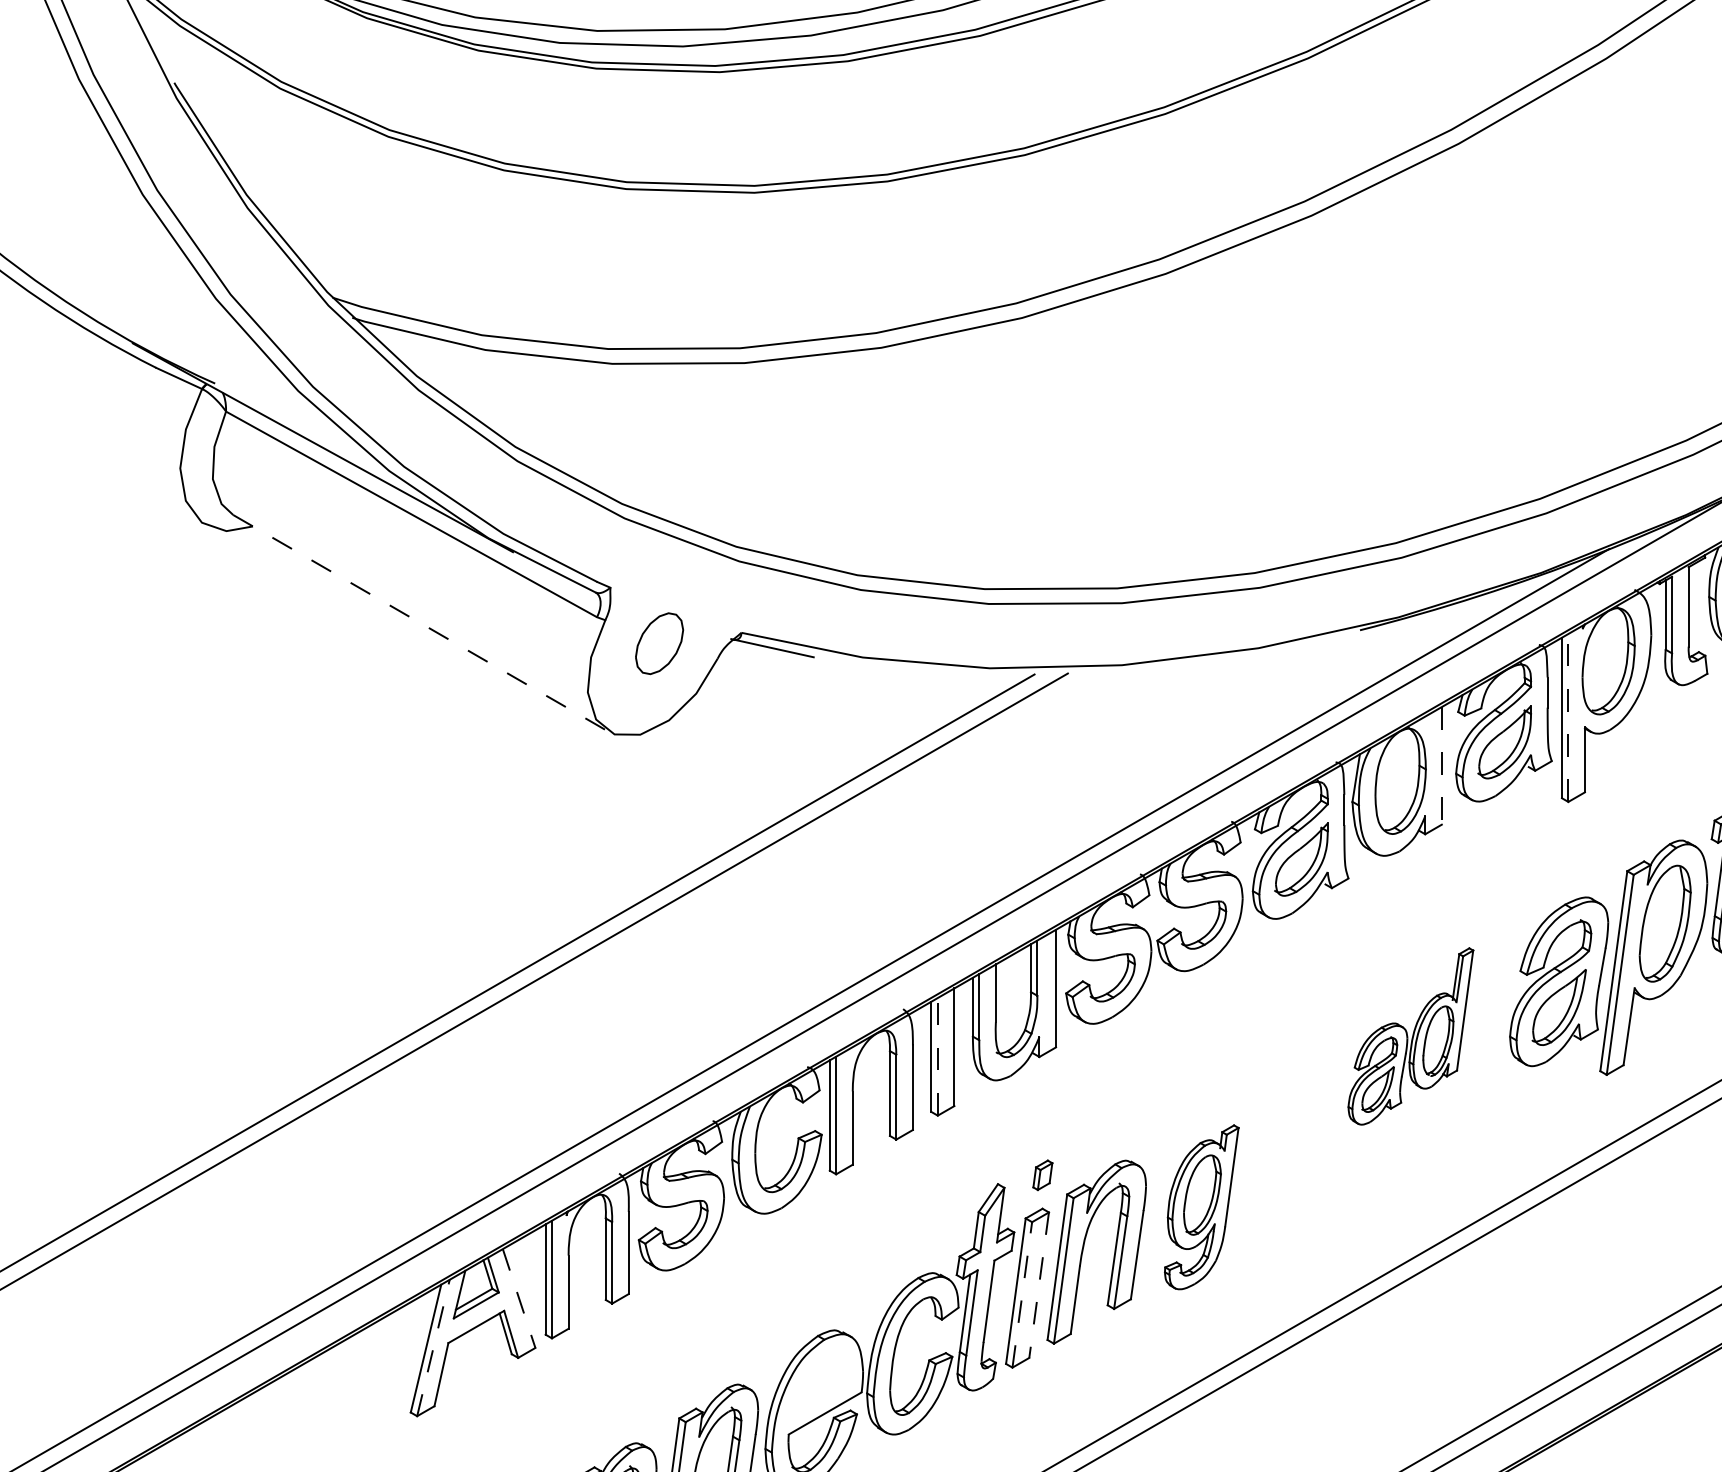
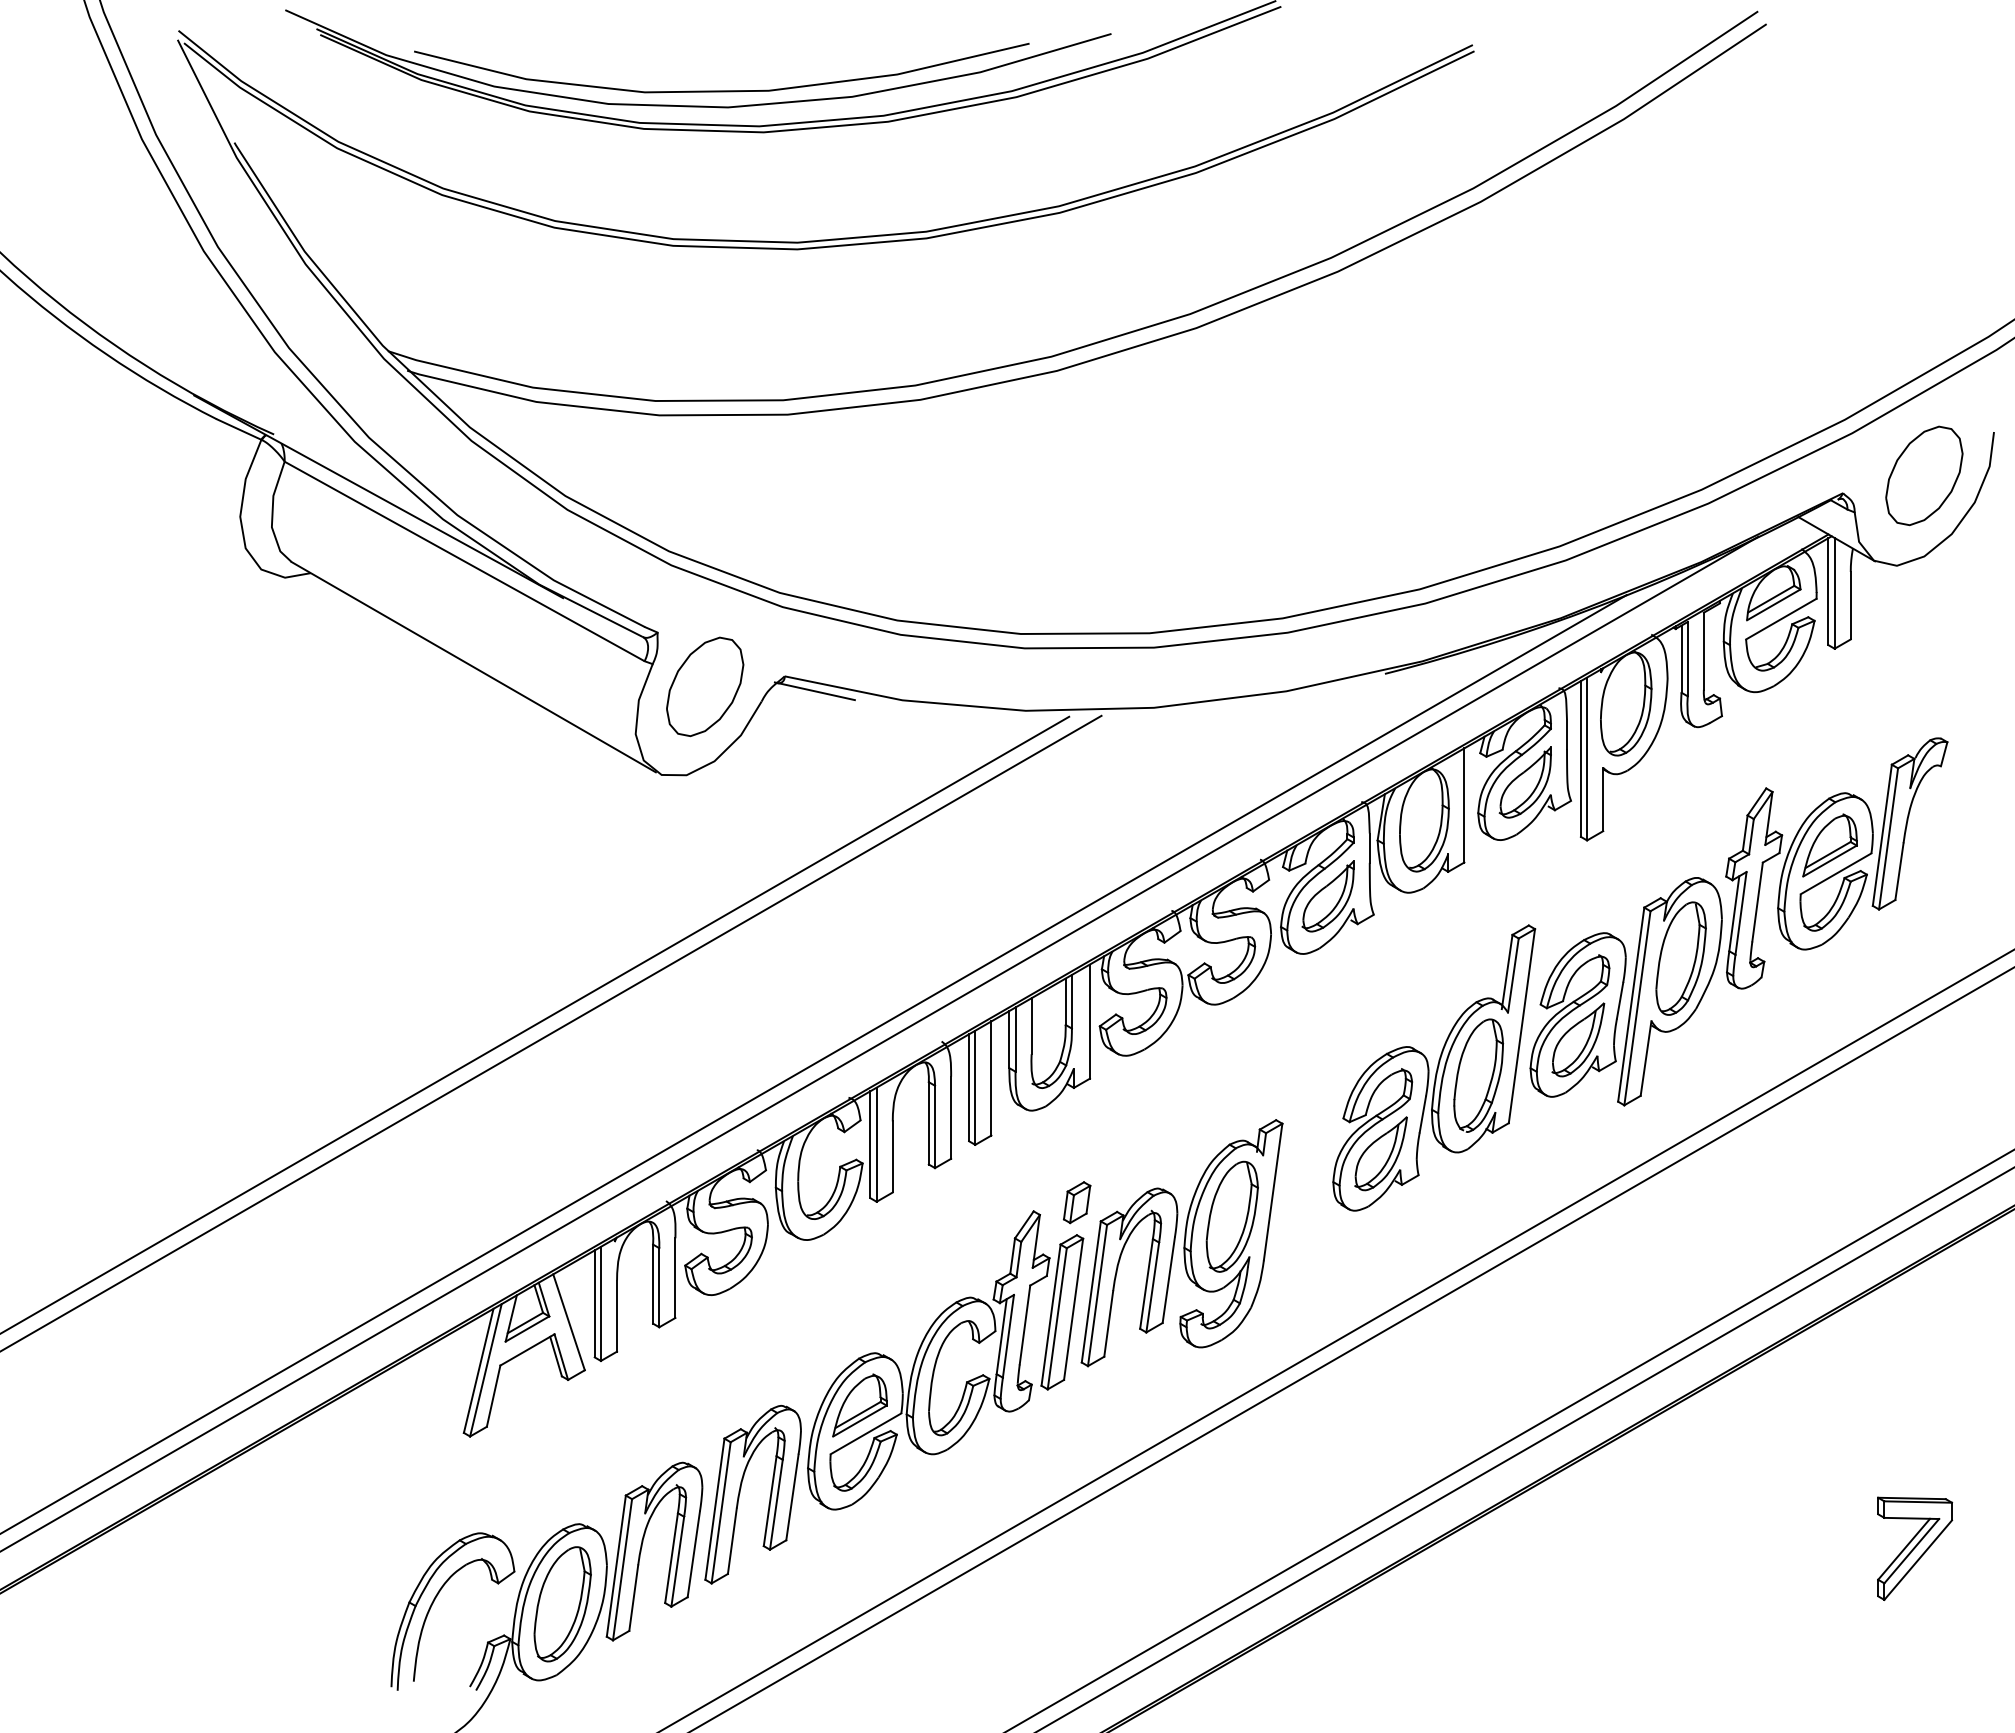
line: (421, 623) -> (474, 667), dashed -> solid
part: (659, 643) -> (705, 686), size x1.67
line: (1568, 717) -> (1587, 758), dashed -> solid
line: (1441, 765) -> (1464, 805), dashed -> solid
part: (1411, 1035) -> (1434, 1067), size x1.67
line: (938, 1056) -> (975, 1087), dashed -> solid
part: (1043, 1175) -> (1077, 1202), size x1.43
part: (1201, 1207) -> (1231, 1233), size x1.43
line: (1039, 1285) -> (1073, 1309), dashed -> solid
line: (1022, 1294) -> (1057, 1318), dashed -> solid
line: (519, 1298) -> (569, 1322), dashed -> solid
line: (434, 1347) -> (486, 1369), dashed -> solid
part: (818, 1384) -> (859, 1405), added

